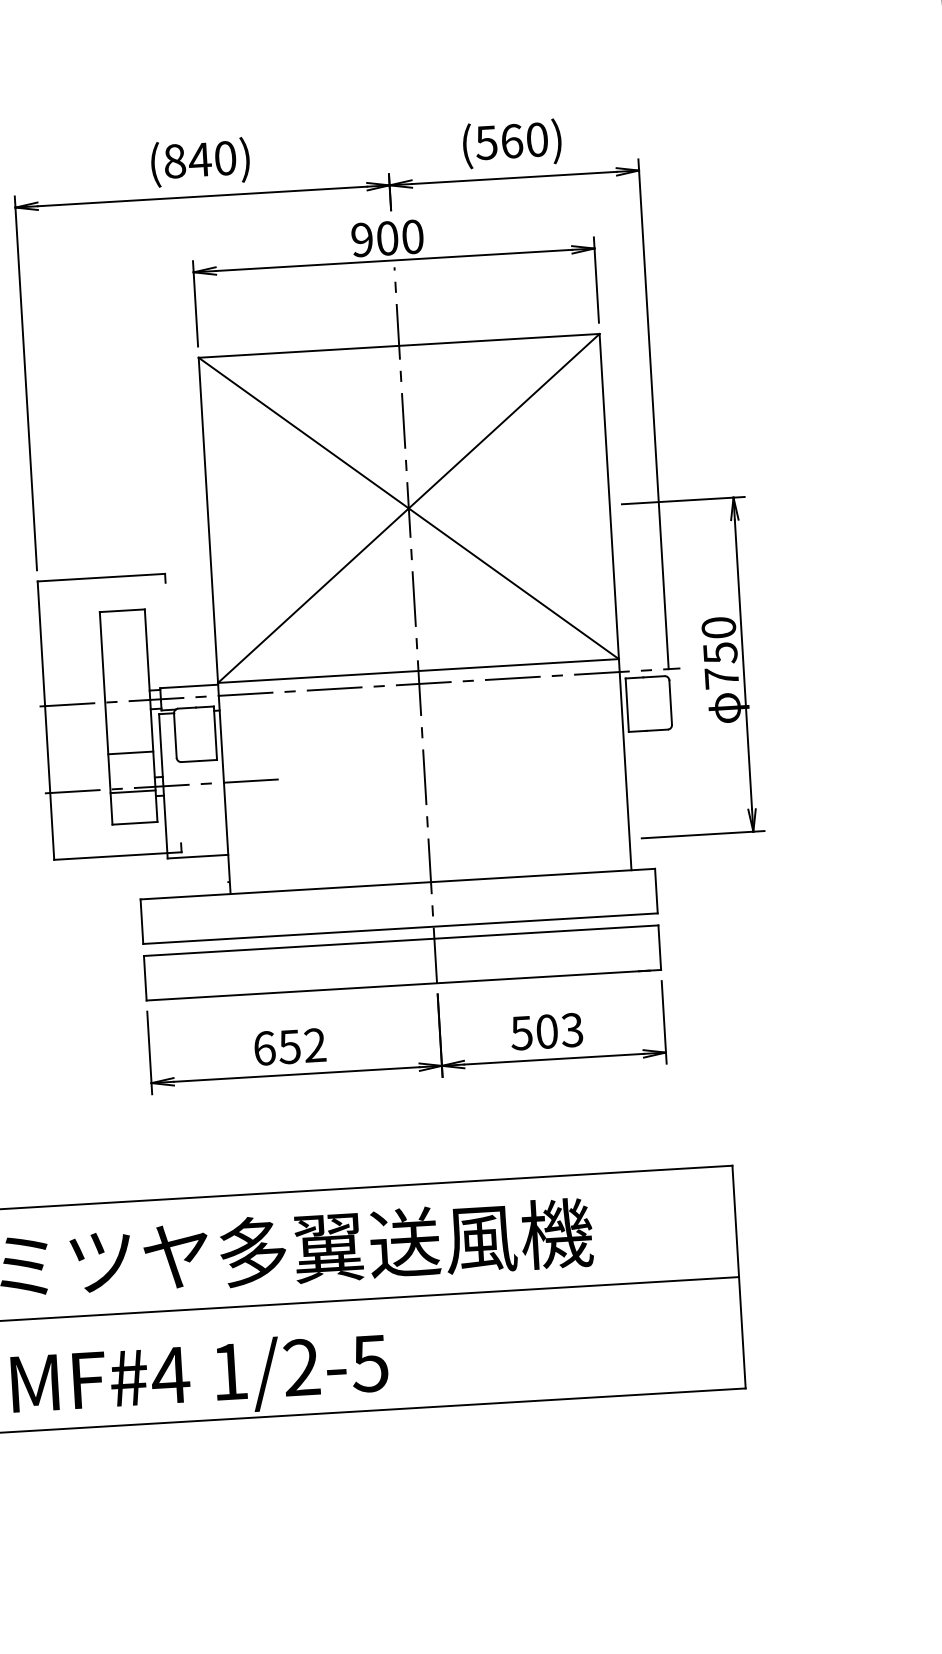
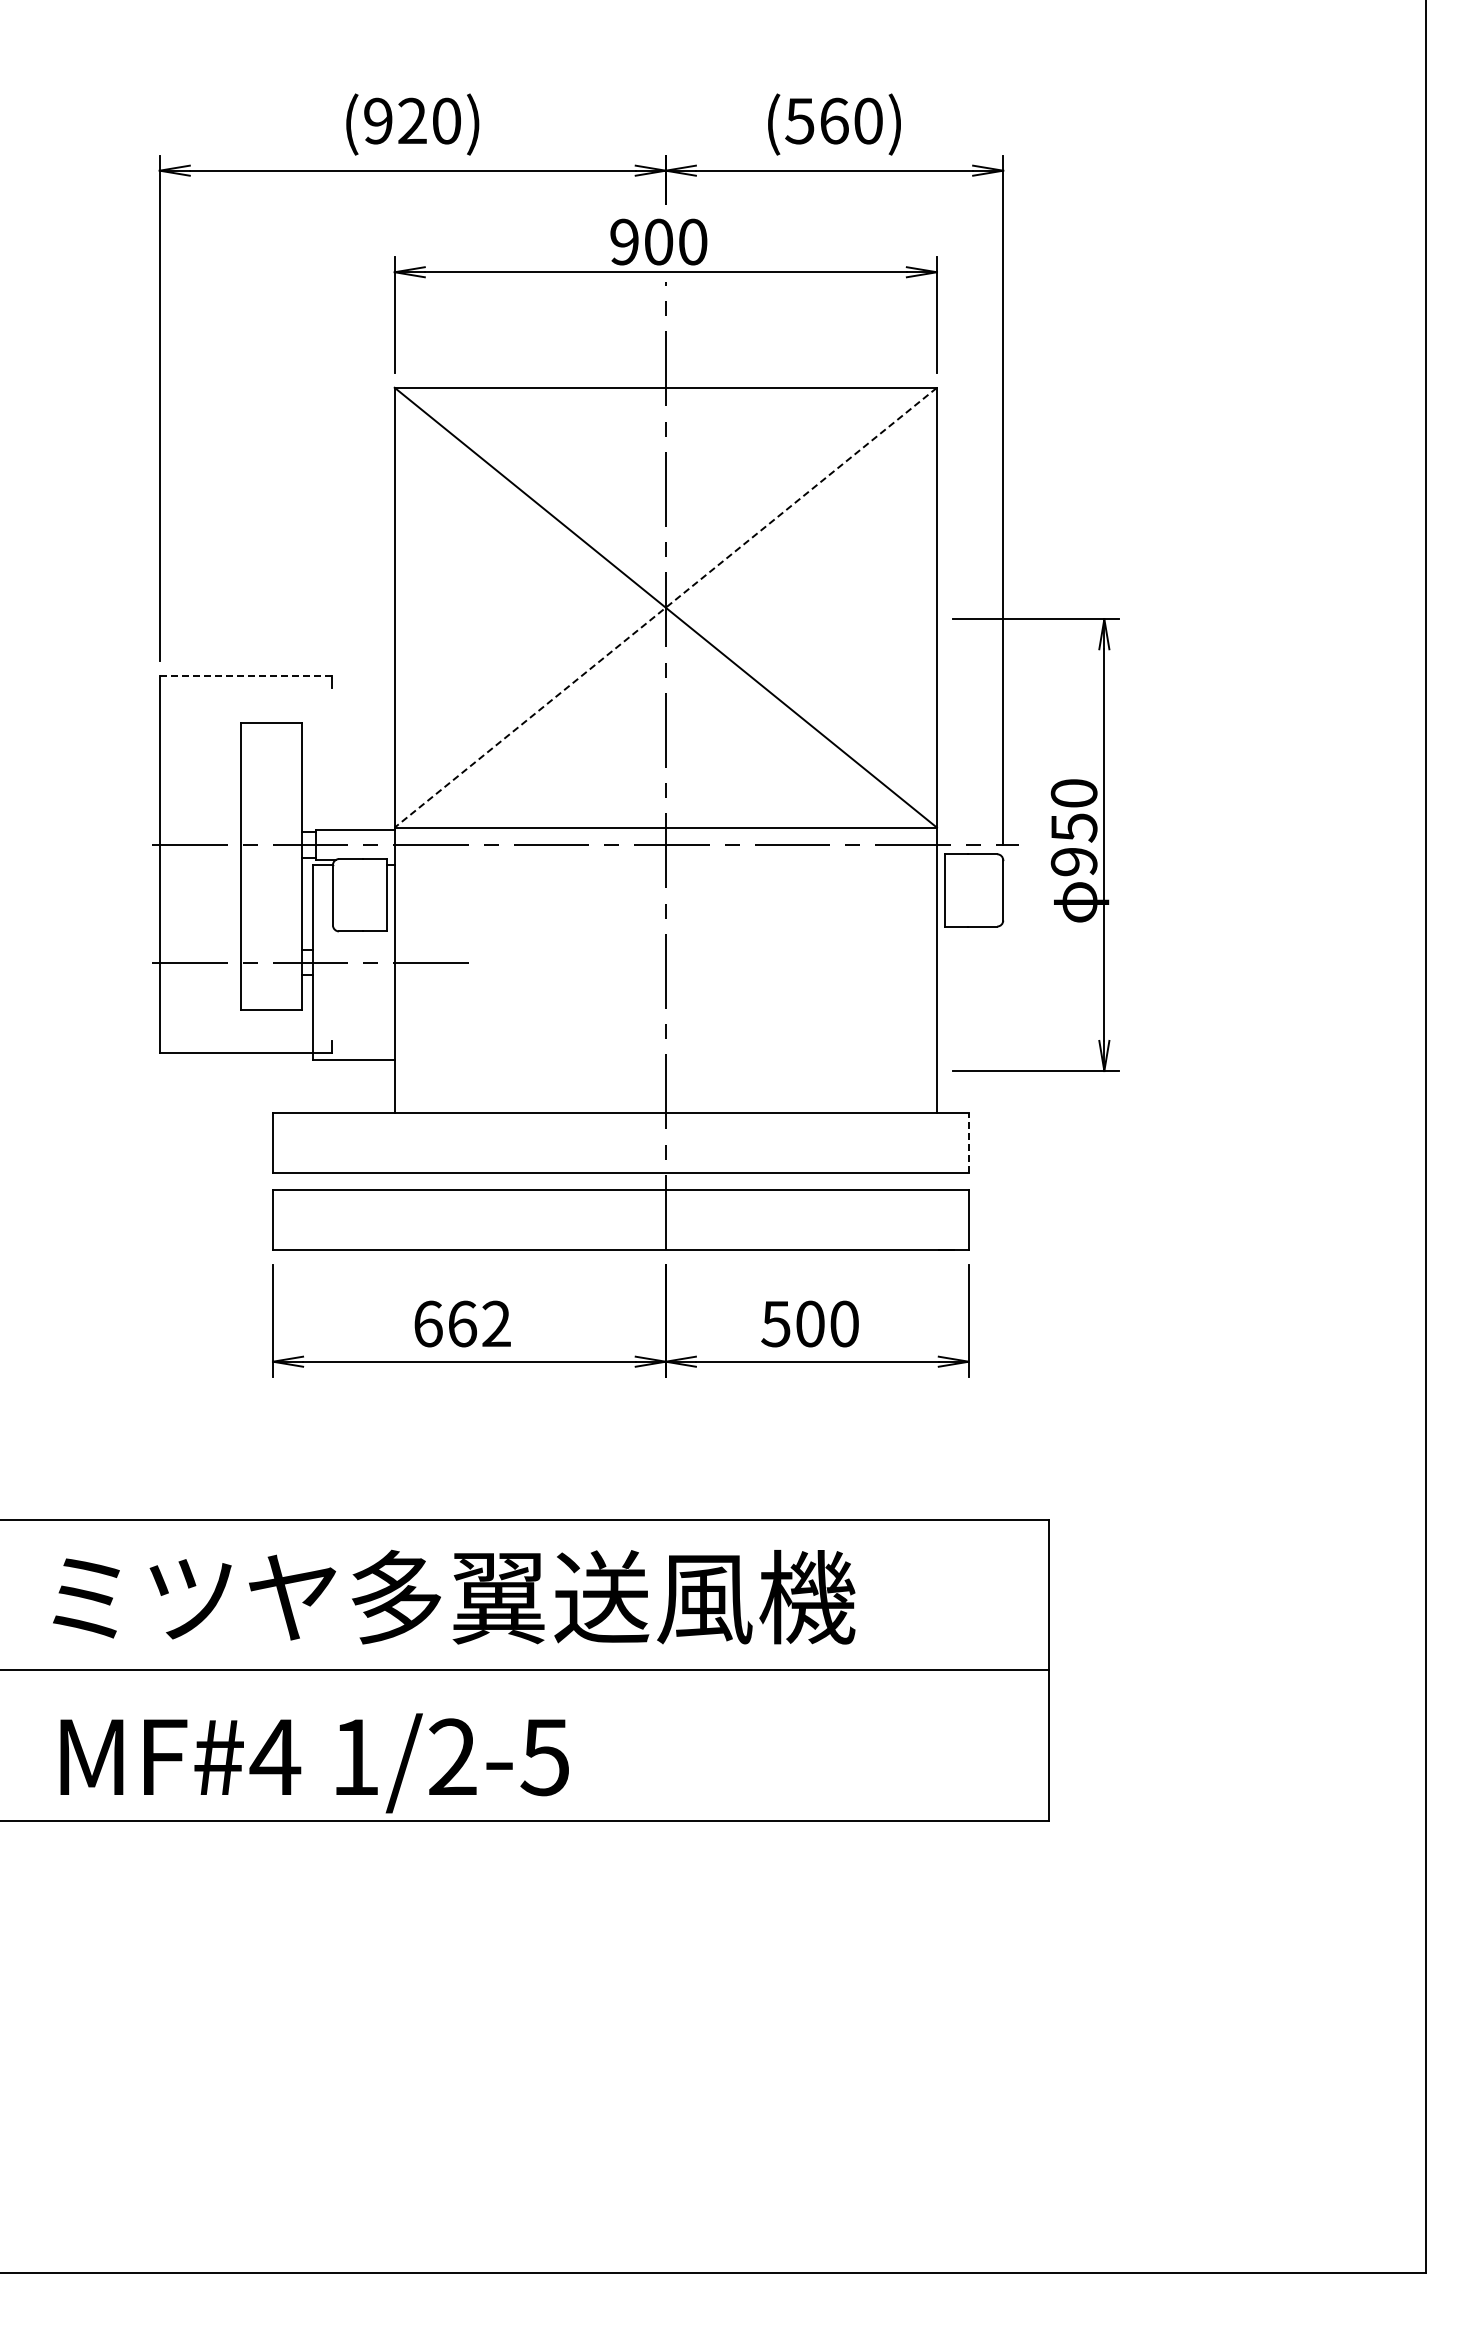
text: (187, 160) -> (395, 120), (840) -> (920)
line: (408, 509) -> (665, 608), solid -> dashed
line: (101, 577) -> (246, 676), solid -> dashed
text: (721, 678) -> (1073, 861), 750 -> 950
line: (130, 753) -> (271, 915), removed
line: (133, 791) -> (271, 967), removed
line: (656, 890) -> (968, 1142), solid -> dashed
text: (571, 1029) -> (843, 1323), 503 -> 500
text: (289, 1046) -> (462, 1323), 652 -> 662

